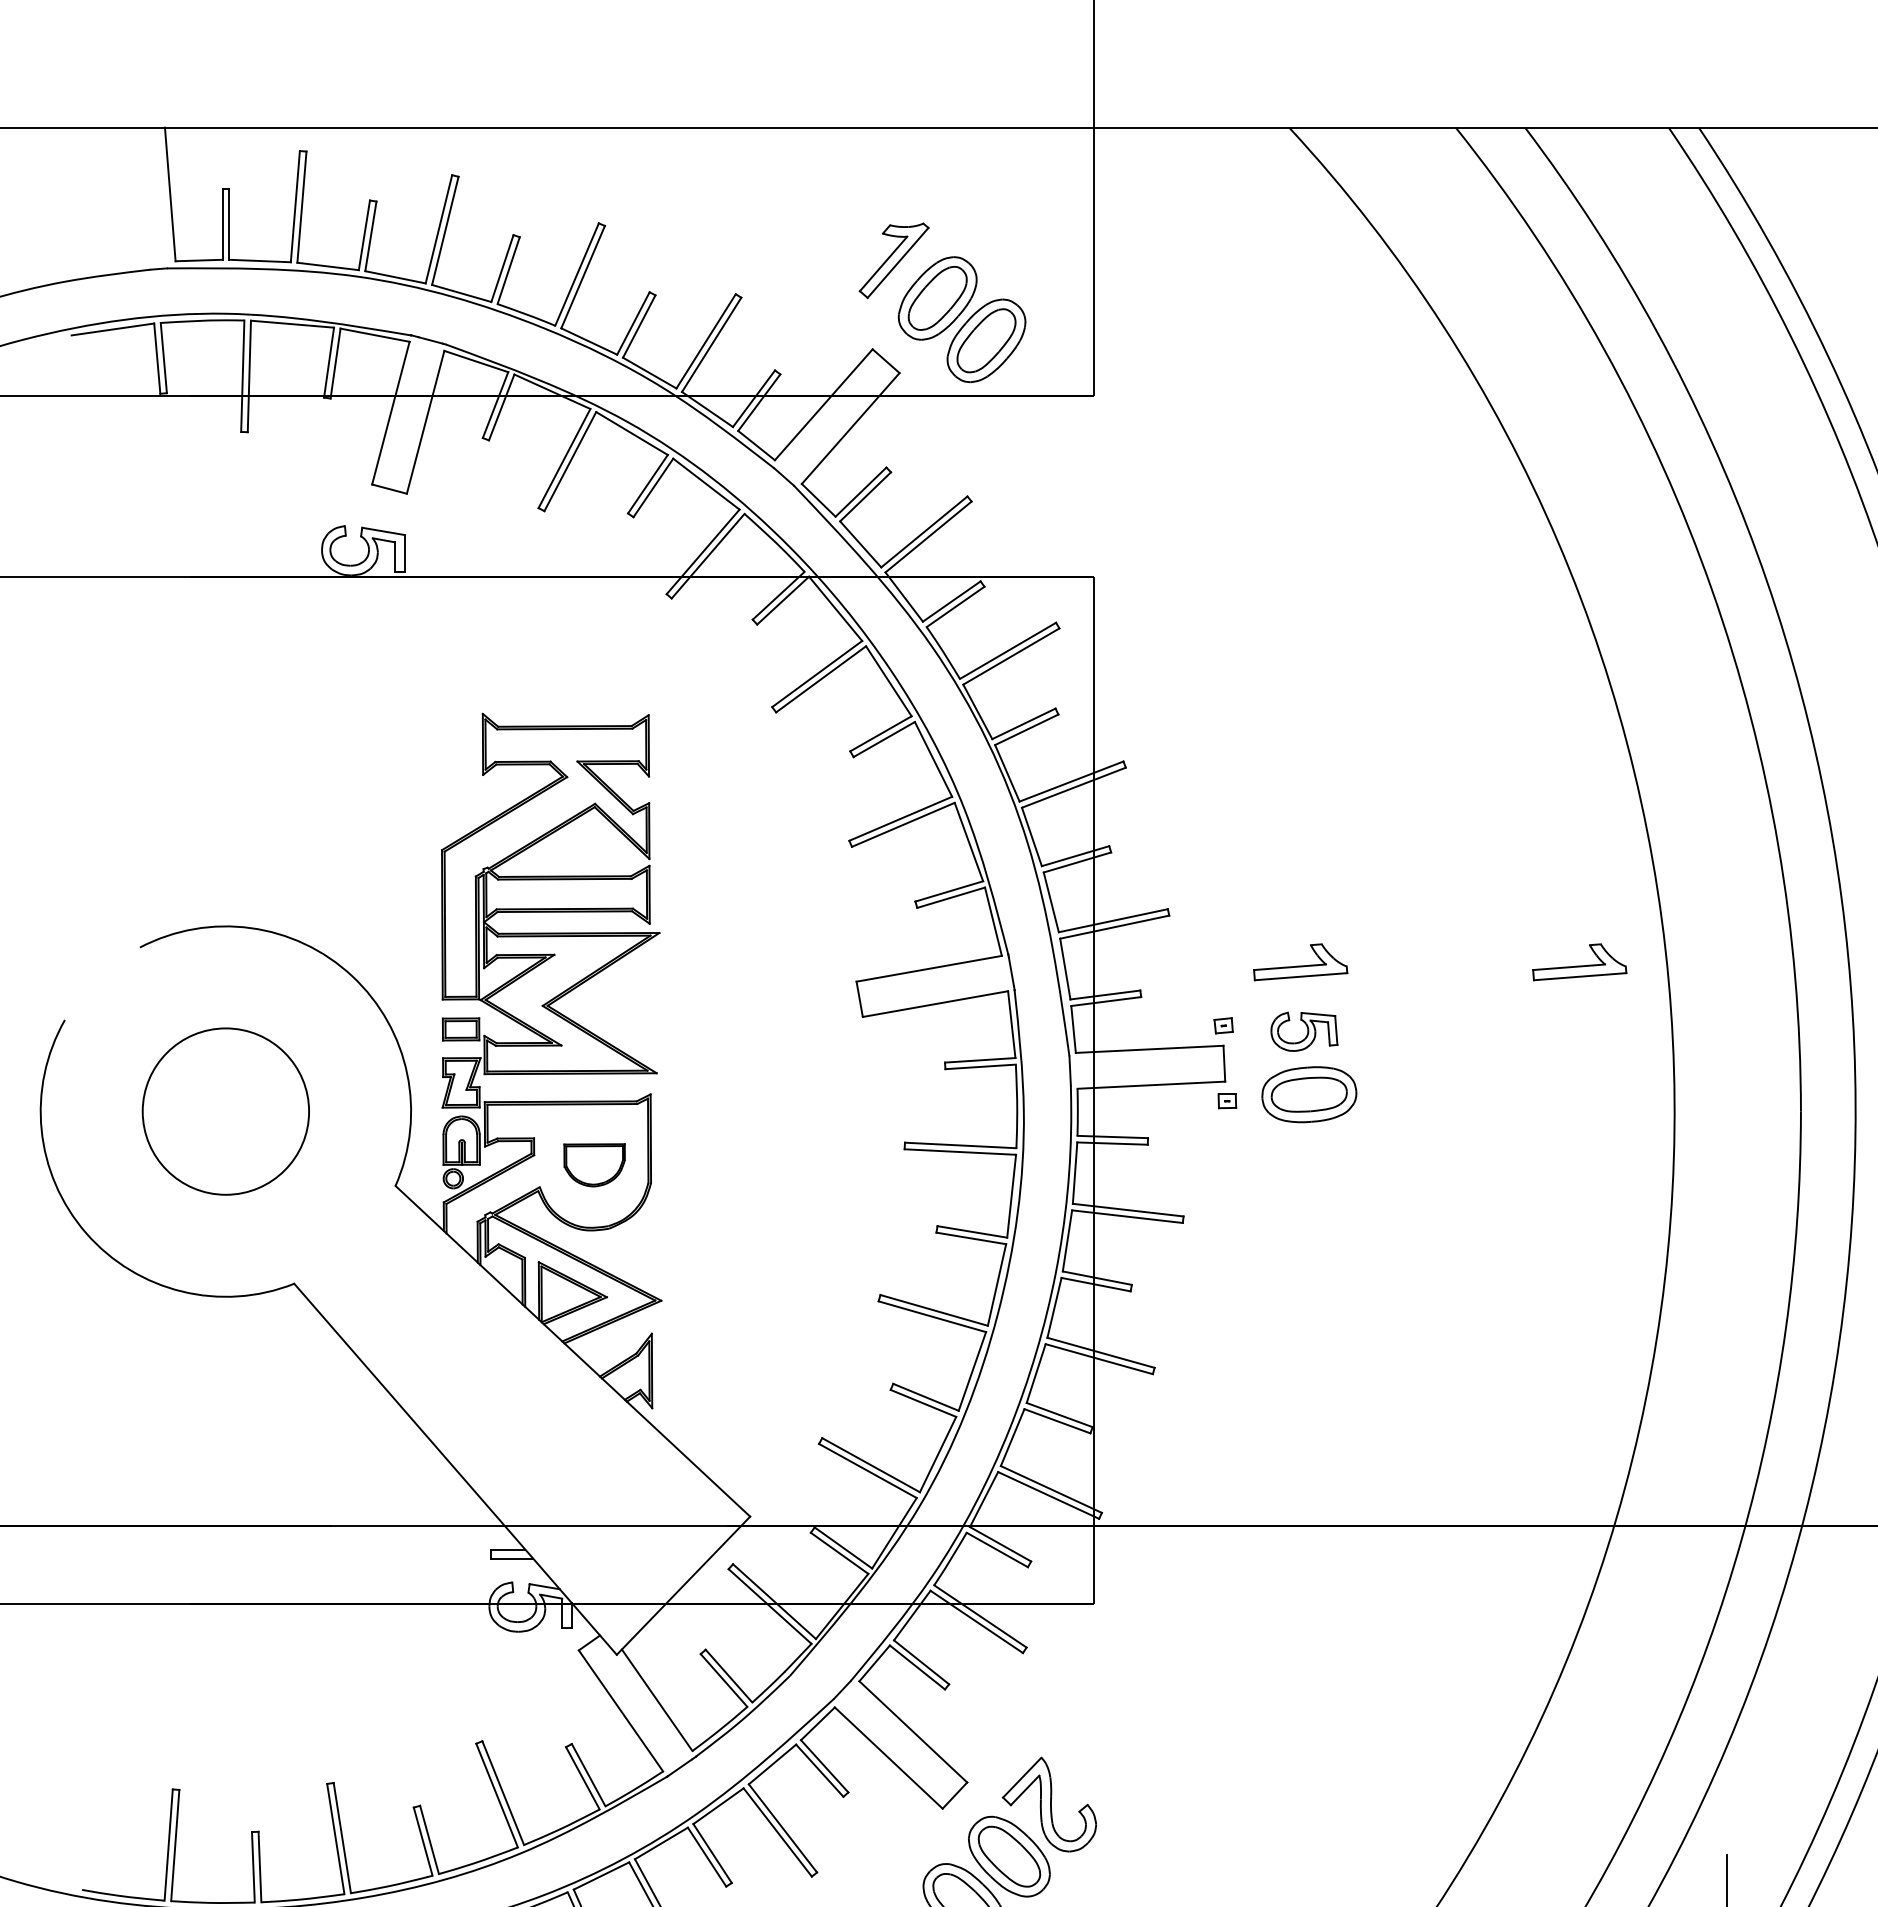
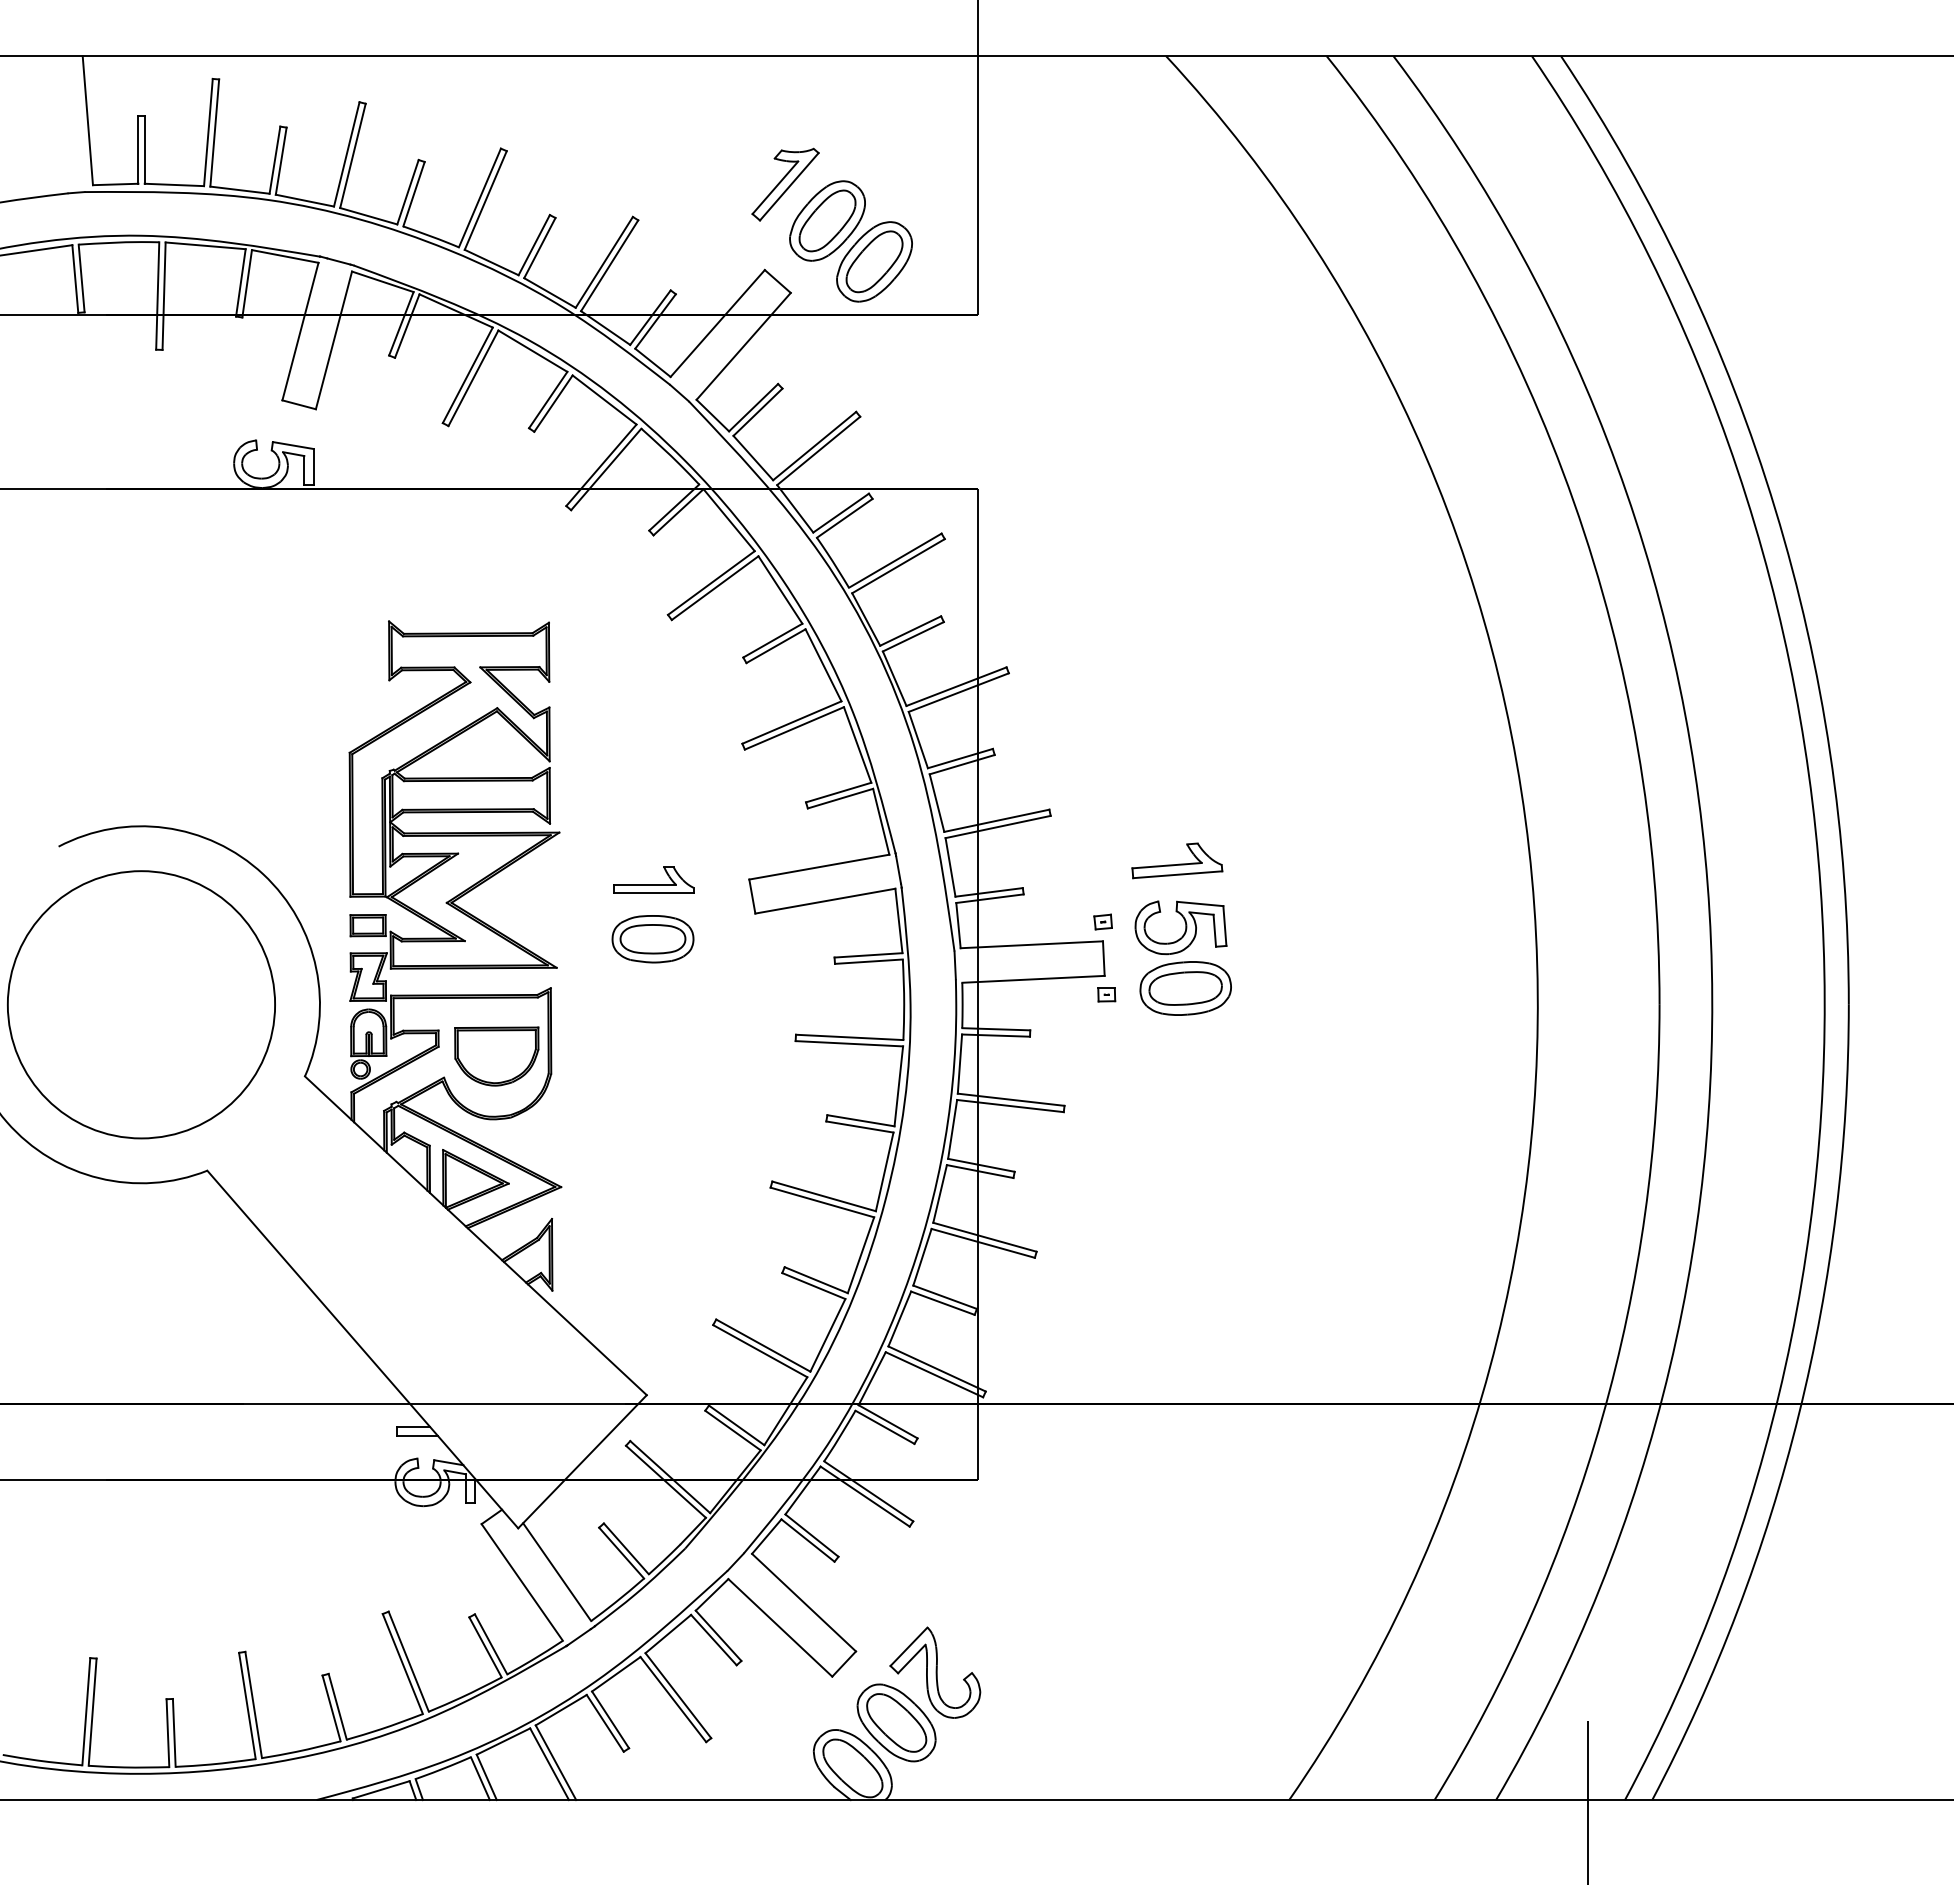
part: (1579, 961) -> (1446, 860), removed
part: (757, 981) -> (653, 879), added
part: (1303, 1031) -> (1180, 927), size x1.43
part: (756, 1043) -> (652, 939), added
circle: (225, 1111) -> (141, 1004), size x1.67
part: (594, 1165) -> (496, 1056), size x1.43

